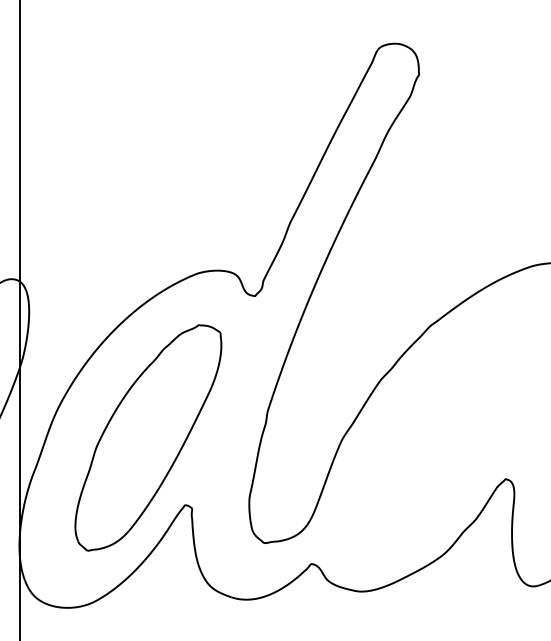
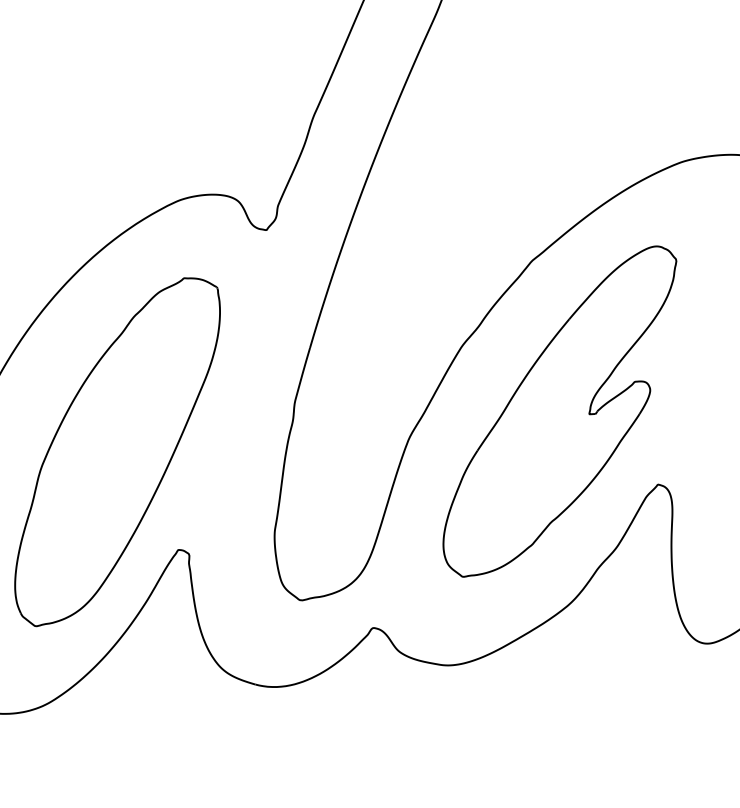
part: (443, 427) -> (560, 412), added

